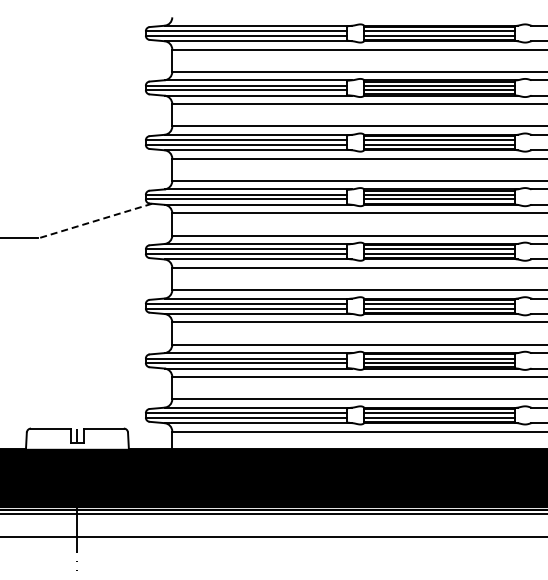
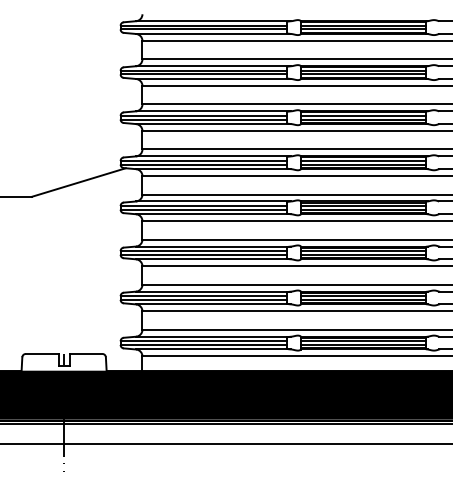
line: (95, 221) -> (79, 182), dashed -> solid

